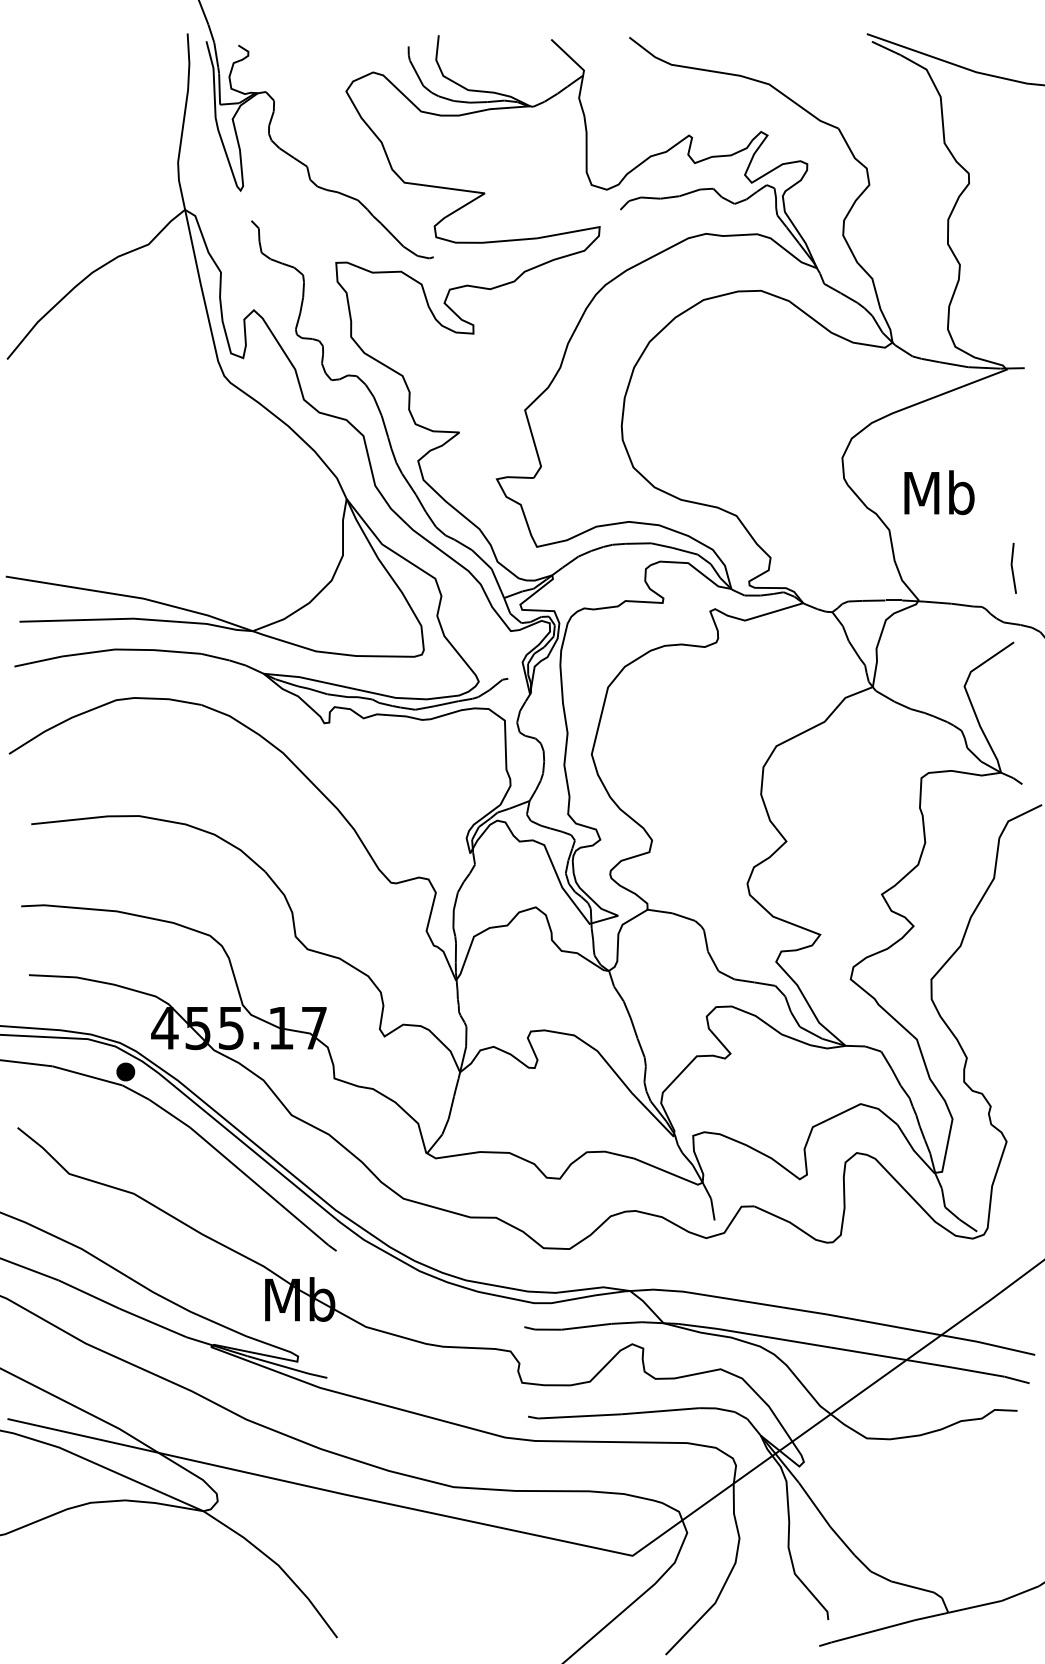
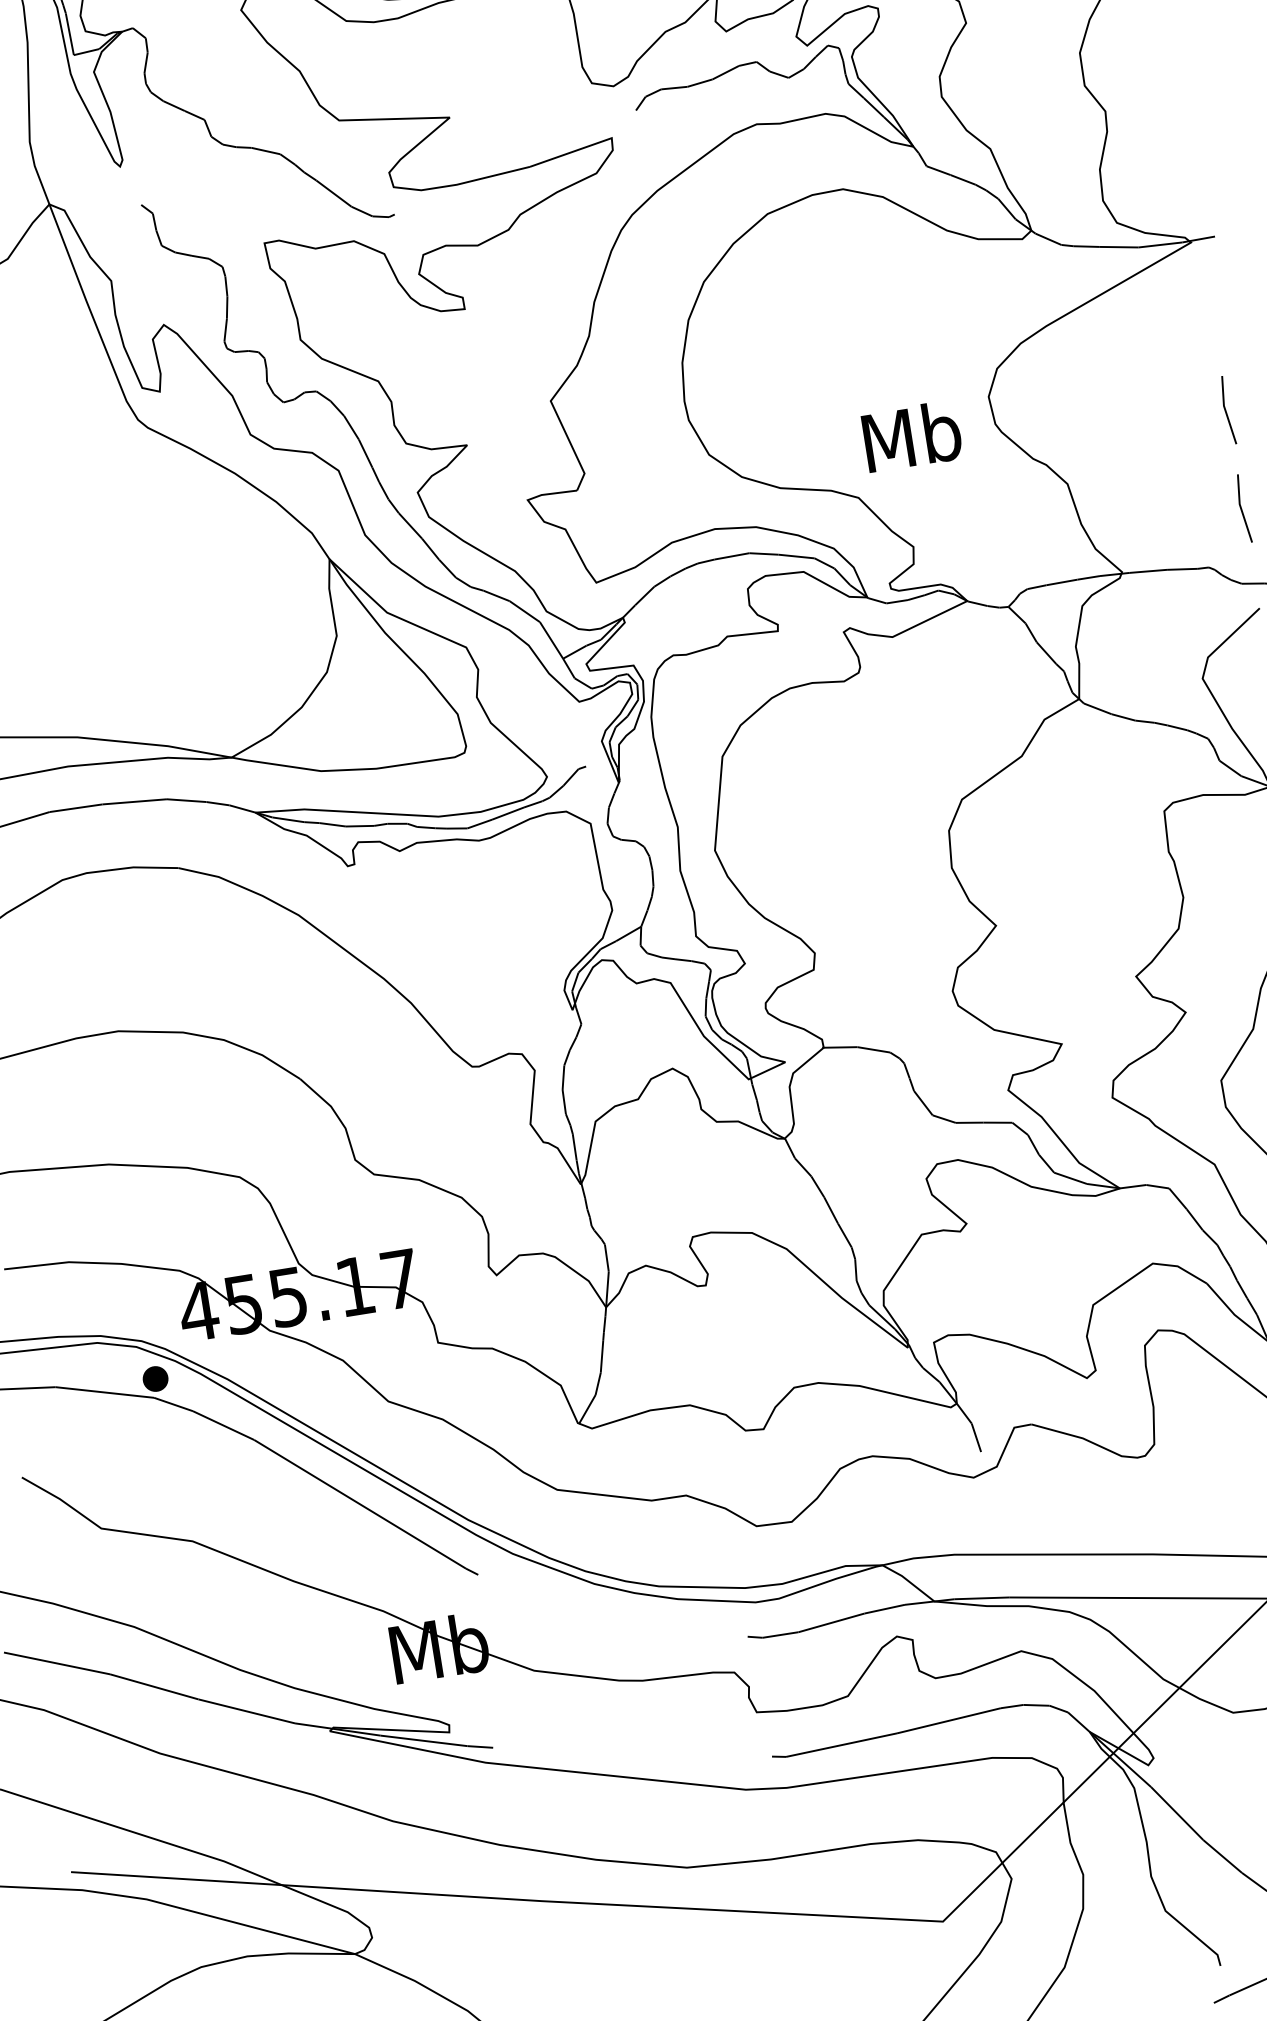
text: (939, 492) -> (912, 436), moved
line: (1012, 494) -> (1225, 409), added

